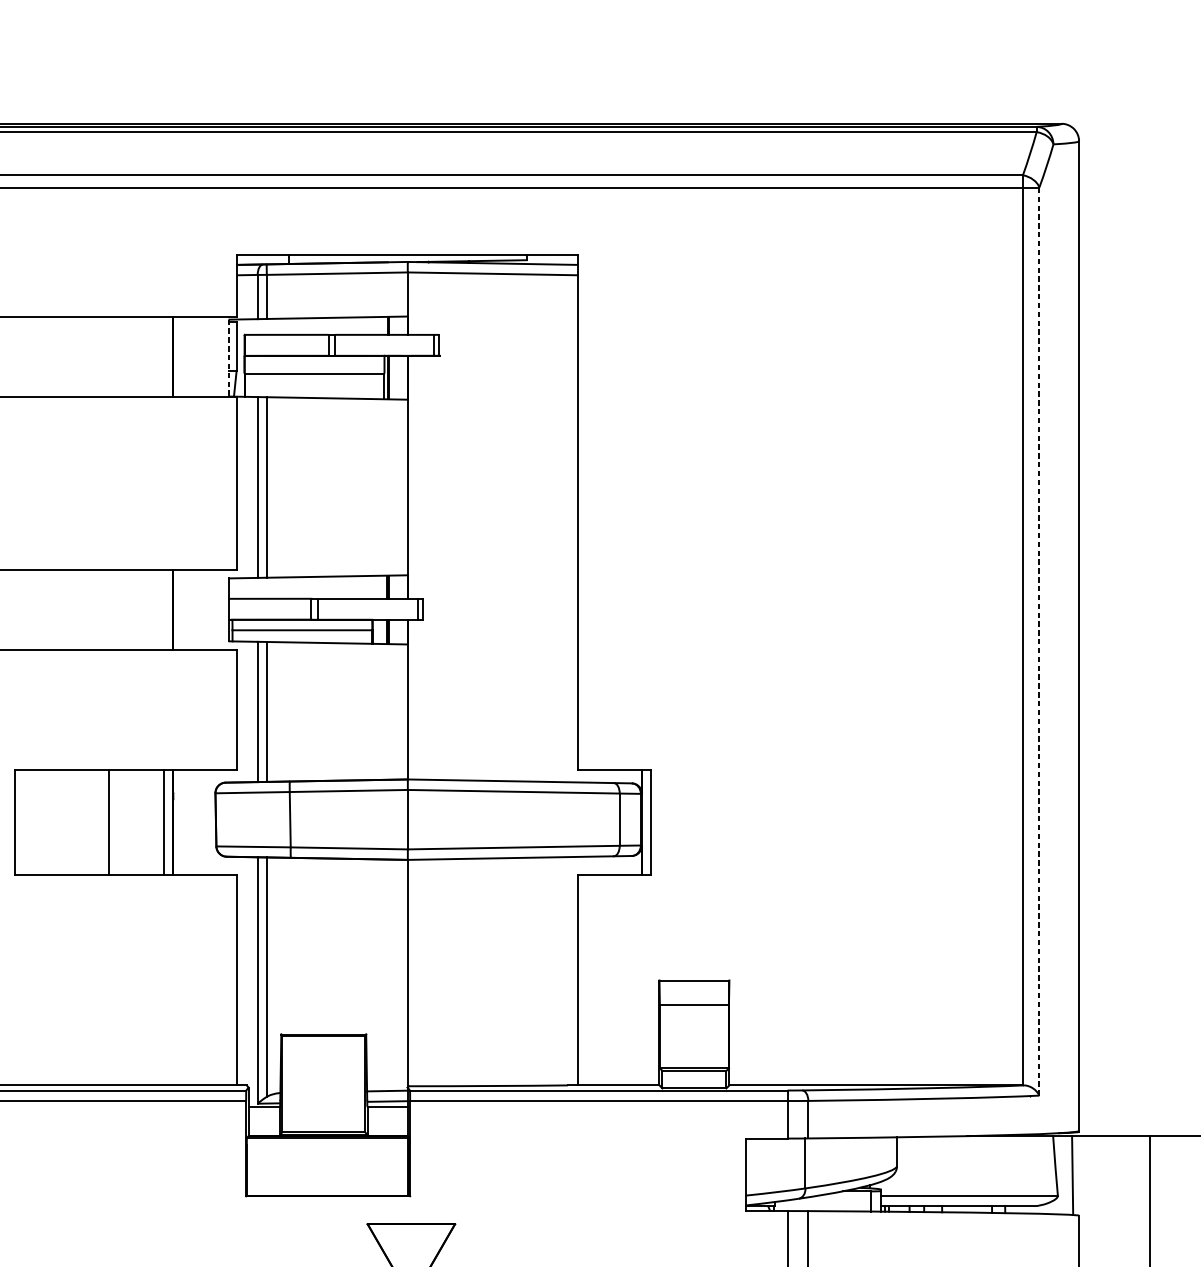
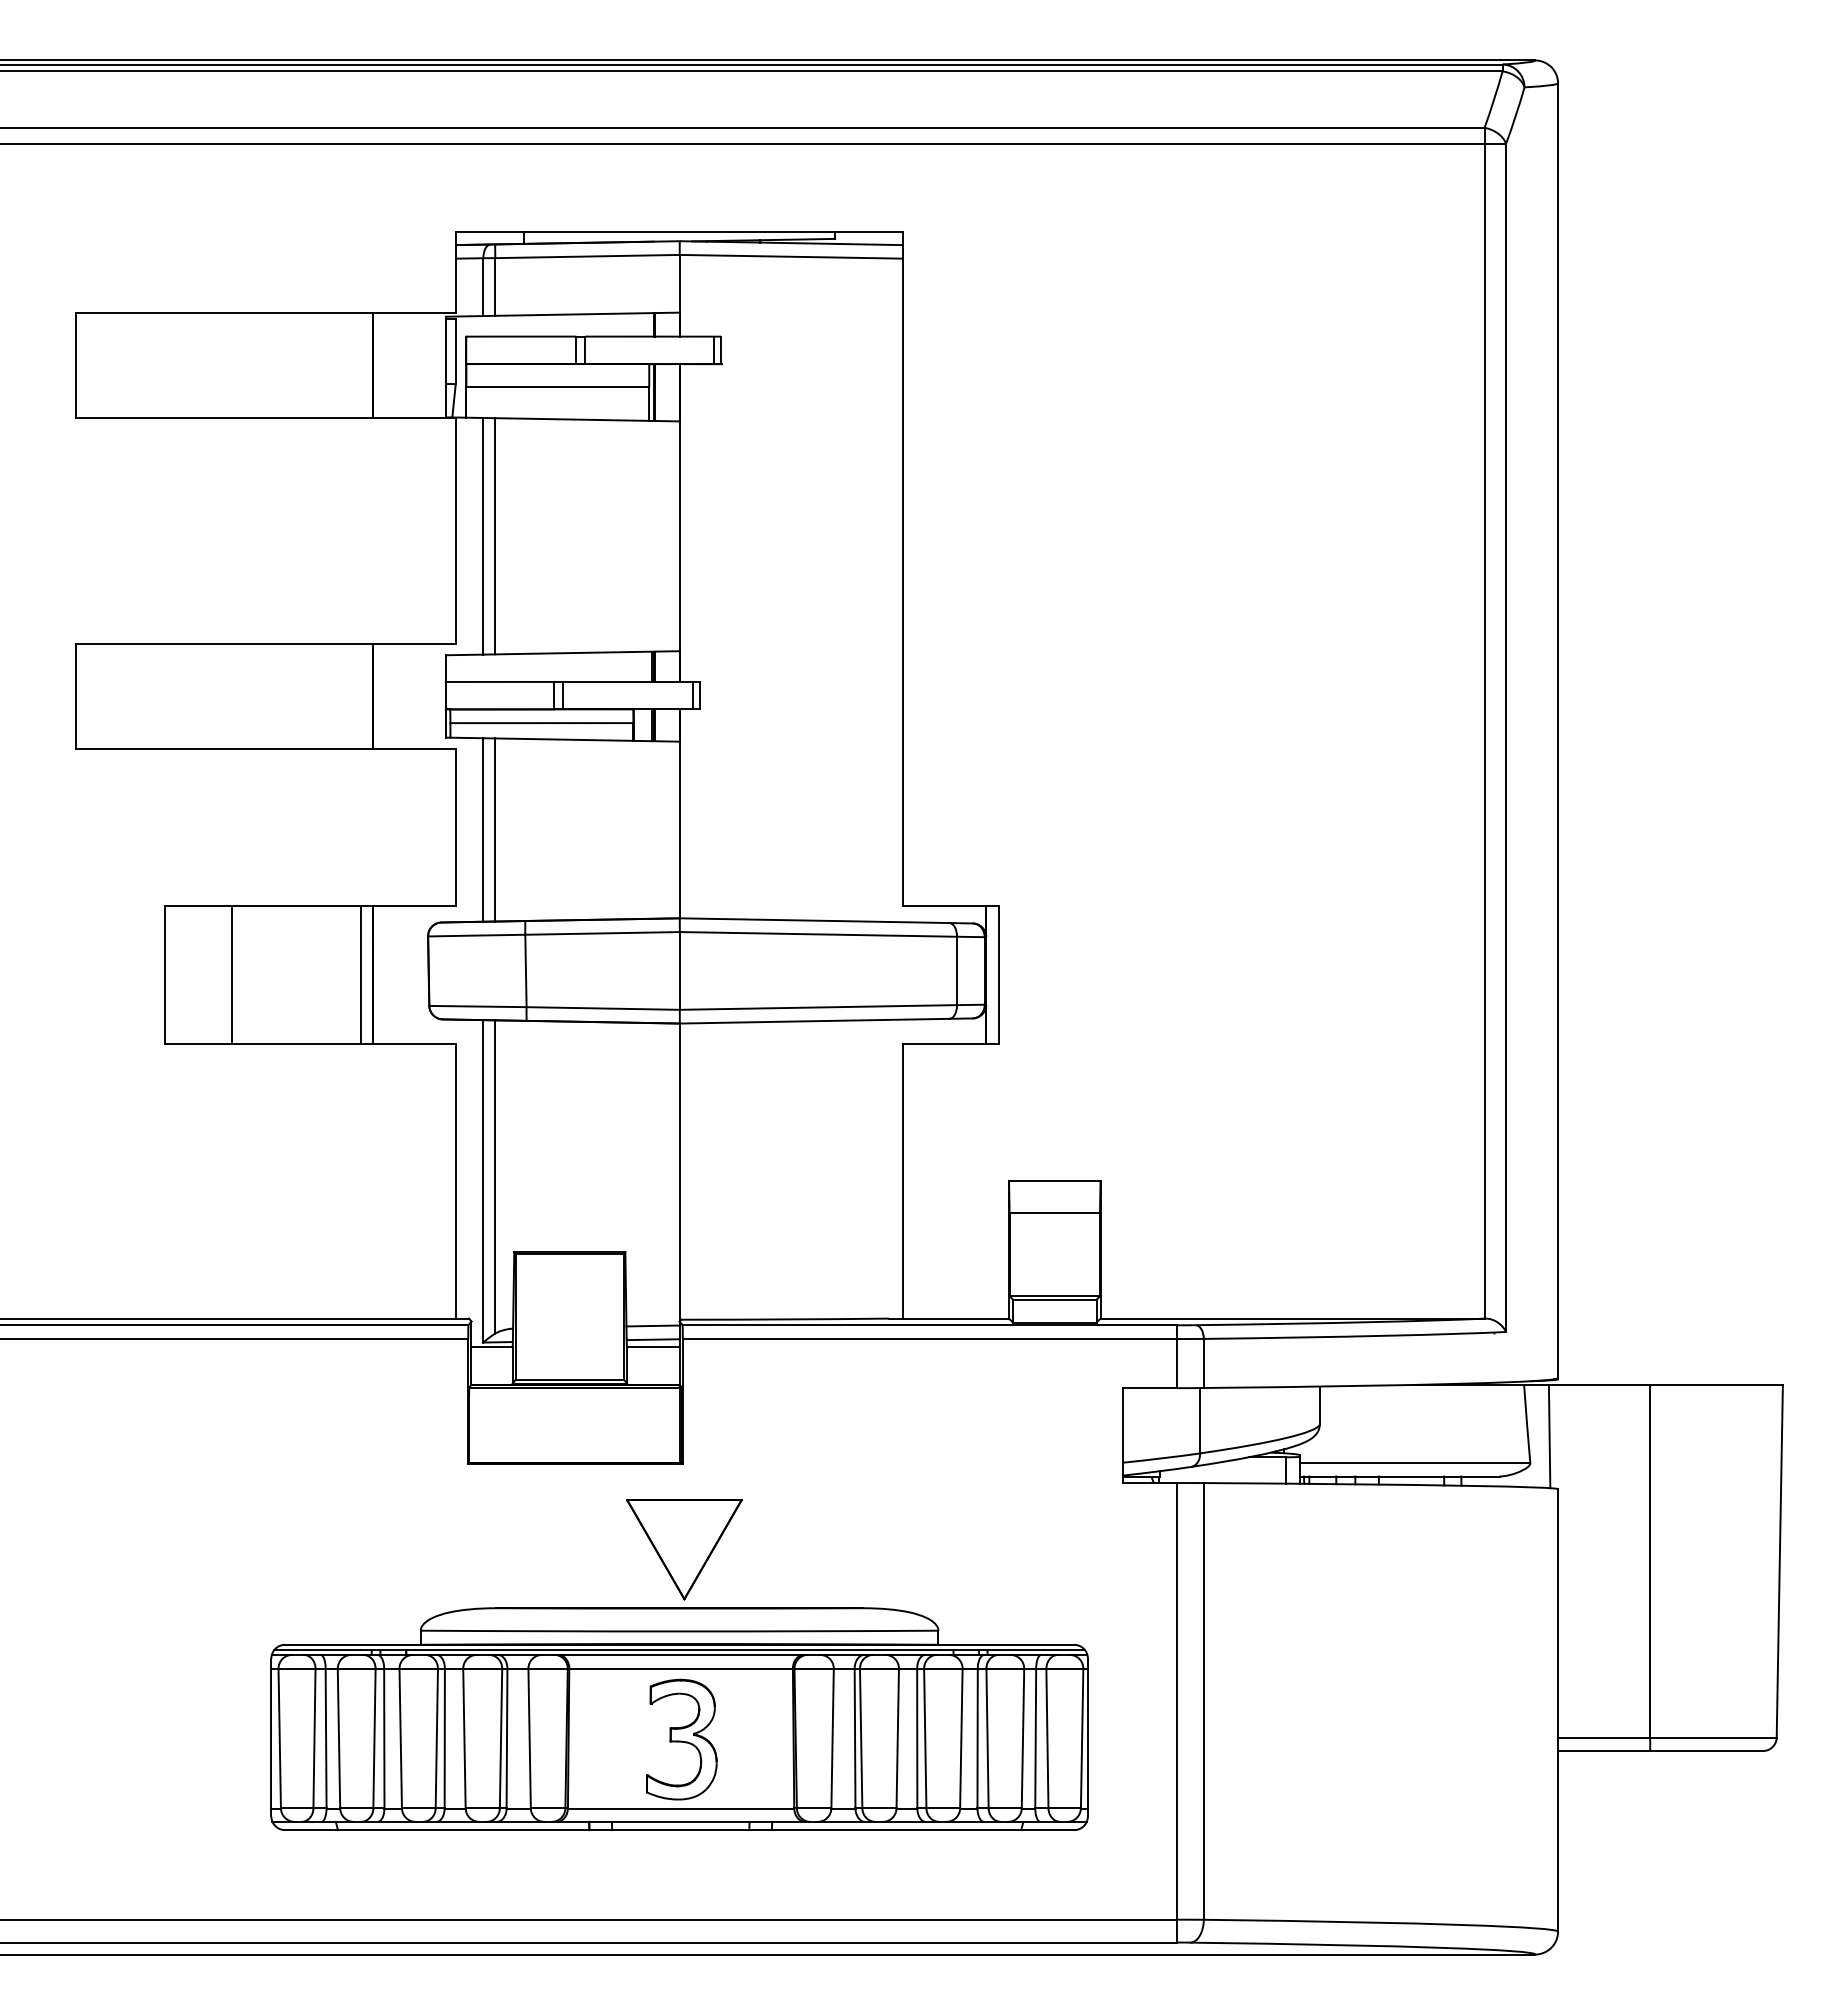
line: (229, 358) -> (446, 367), dashed -> solid
line: (1039, 641) -> (1506, 737), dashed -> solid
line: (109, 822) -> (232, 974), moved

